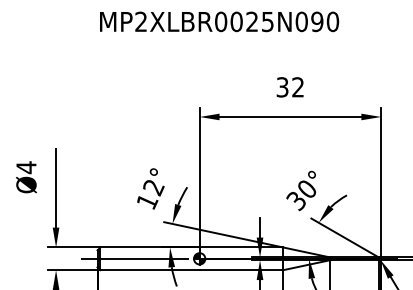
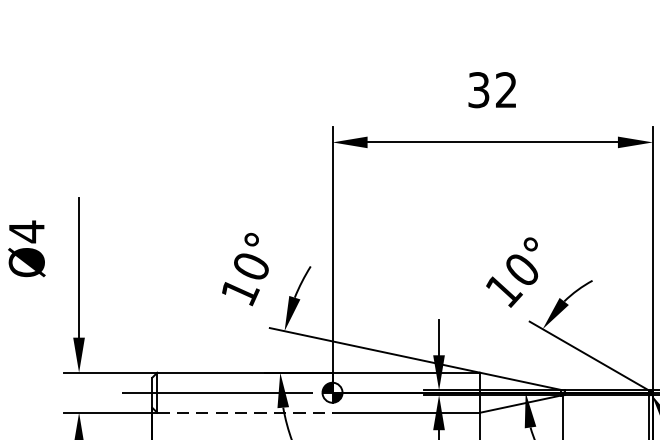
text: (153, 188) -> (251, 268), 12° -> 10°
text: (296, 201) -> (503, 291), 30° -> 10°
line: (150, 270) -> (245, 413), solid -> dashed

